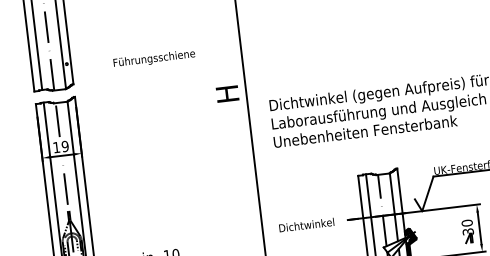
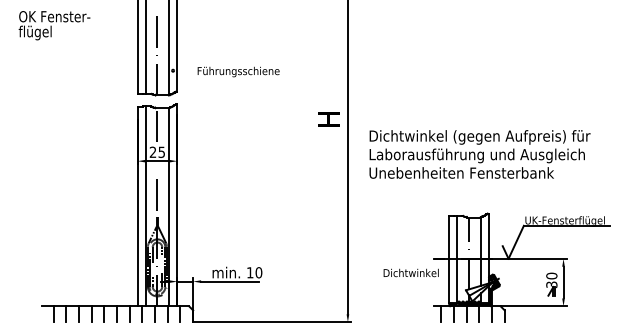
text: (154, 58) -> (238, 71), moved
text: (60, 146) -> (157, 151), 19 -> 25
text: (305, 224) -> (410, 272), moved

